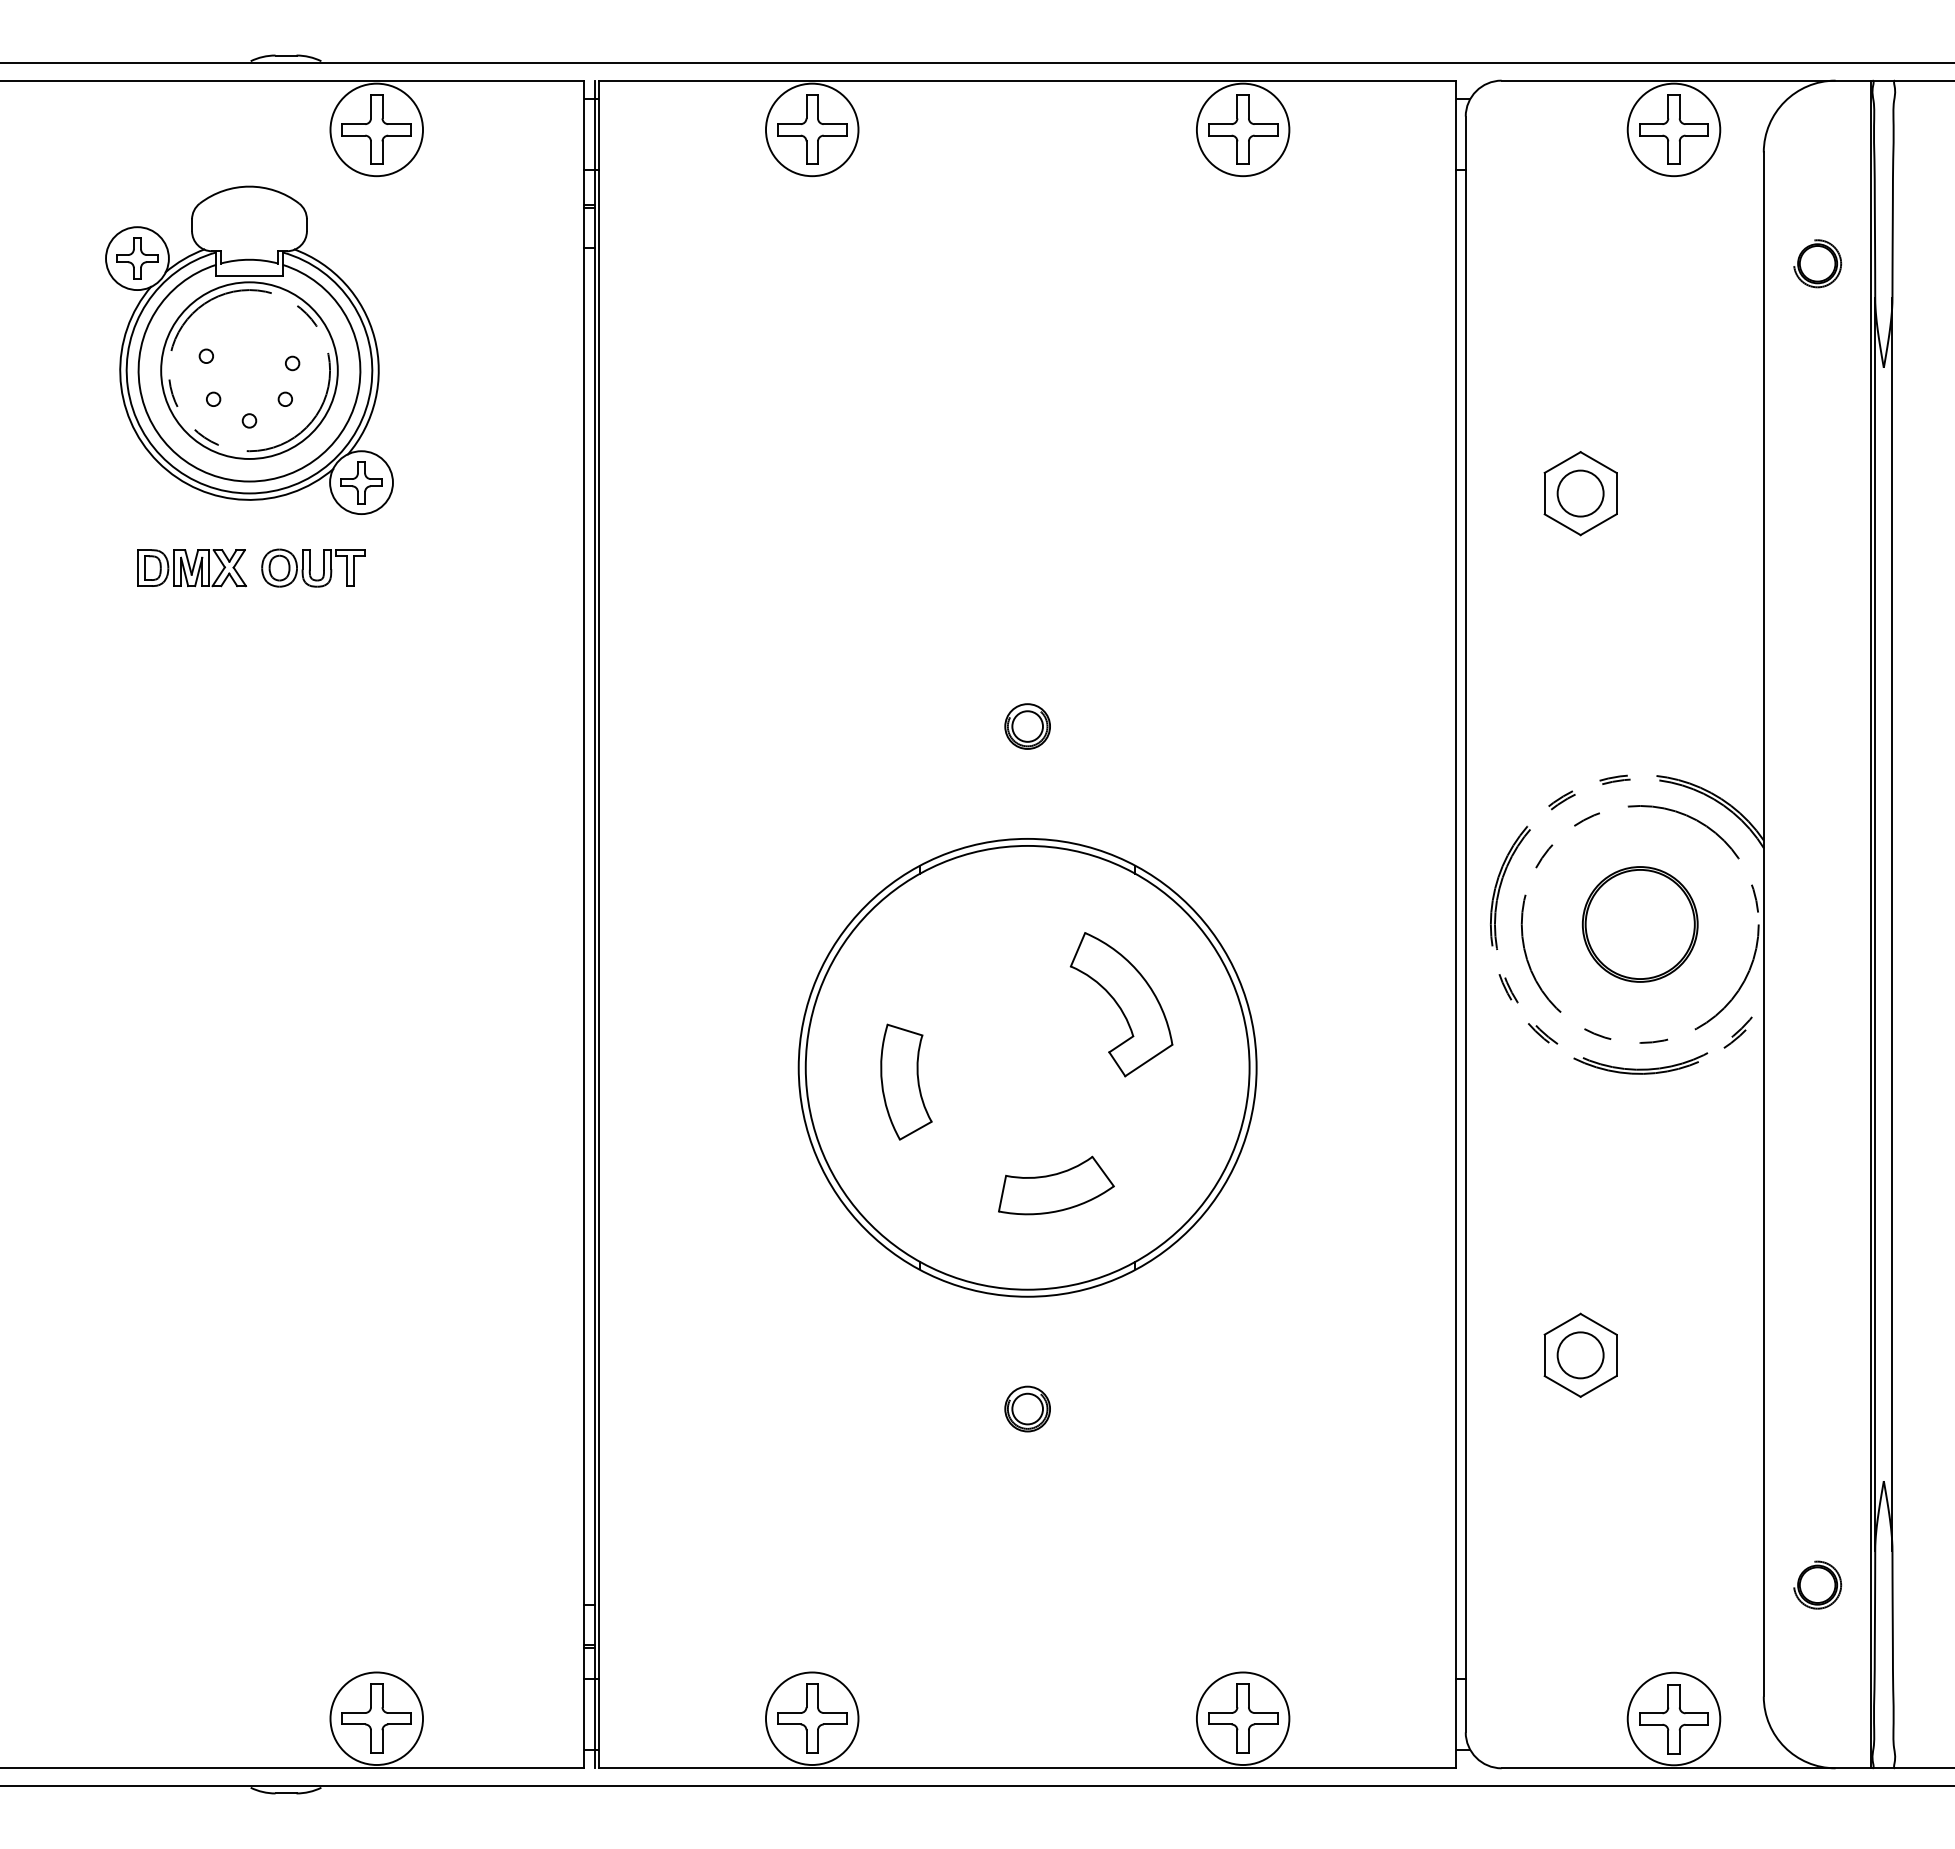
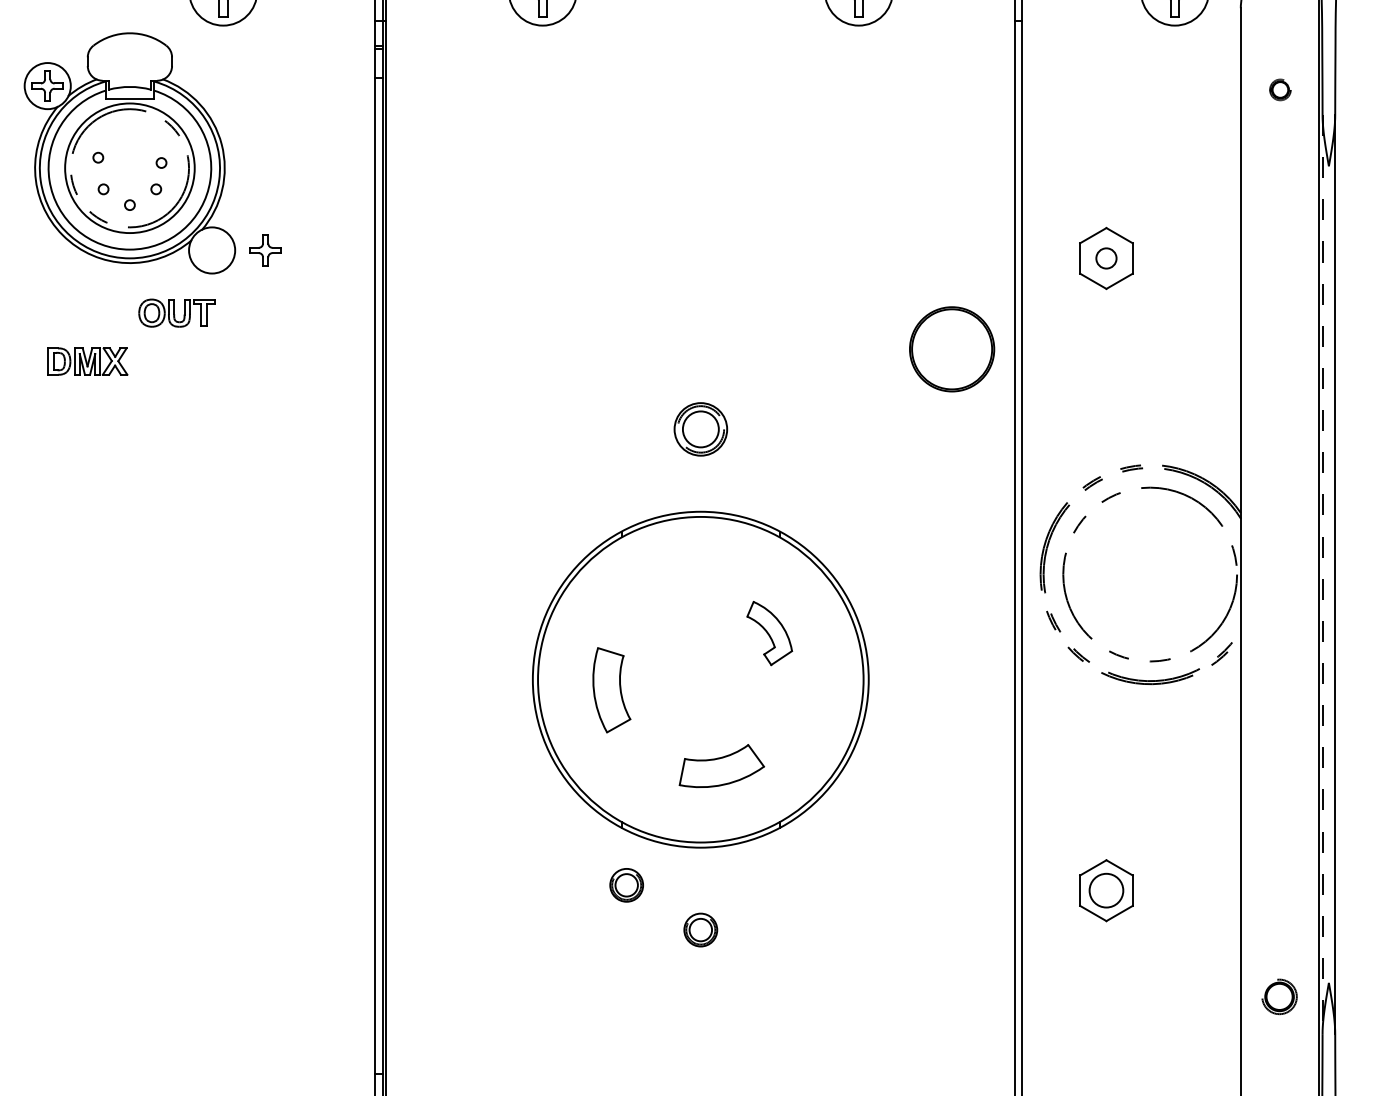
part: (1817, 263) -> (1280, 89), size x0.6
part: (361, 482) -> (265, 250), moved
circle: (1580, 493) -> (1106, 258), size x0.6
part: (191, 568) -> (87, 361), moved
part: (1027, 726) -> (700, 429), size x1.6
part: (1639, 924) -> (951, 349), moved
line: (1875, 924) -> (1322, 574), solid -> dashed
part: (1121, 1004) -> (769, 633), size x0.6
part: (926, 1347) -> (626, 884), added
part: (1817, 1584) -> (1279, 996), moved

